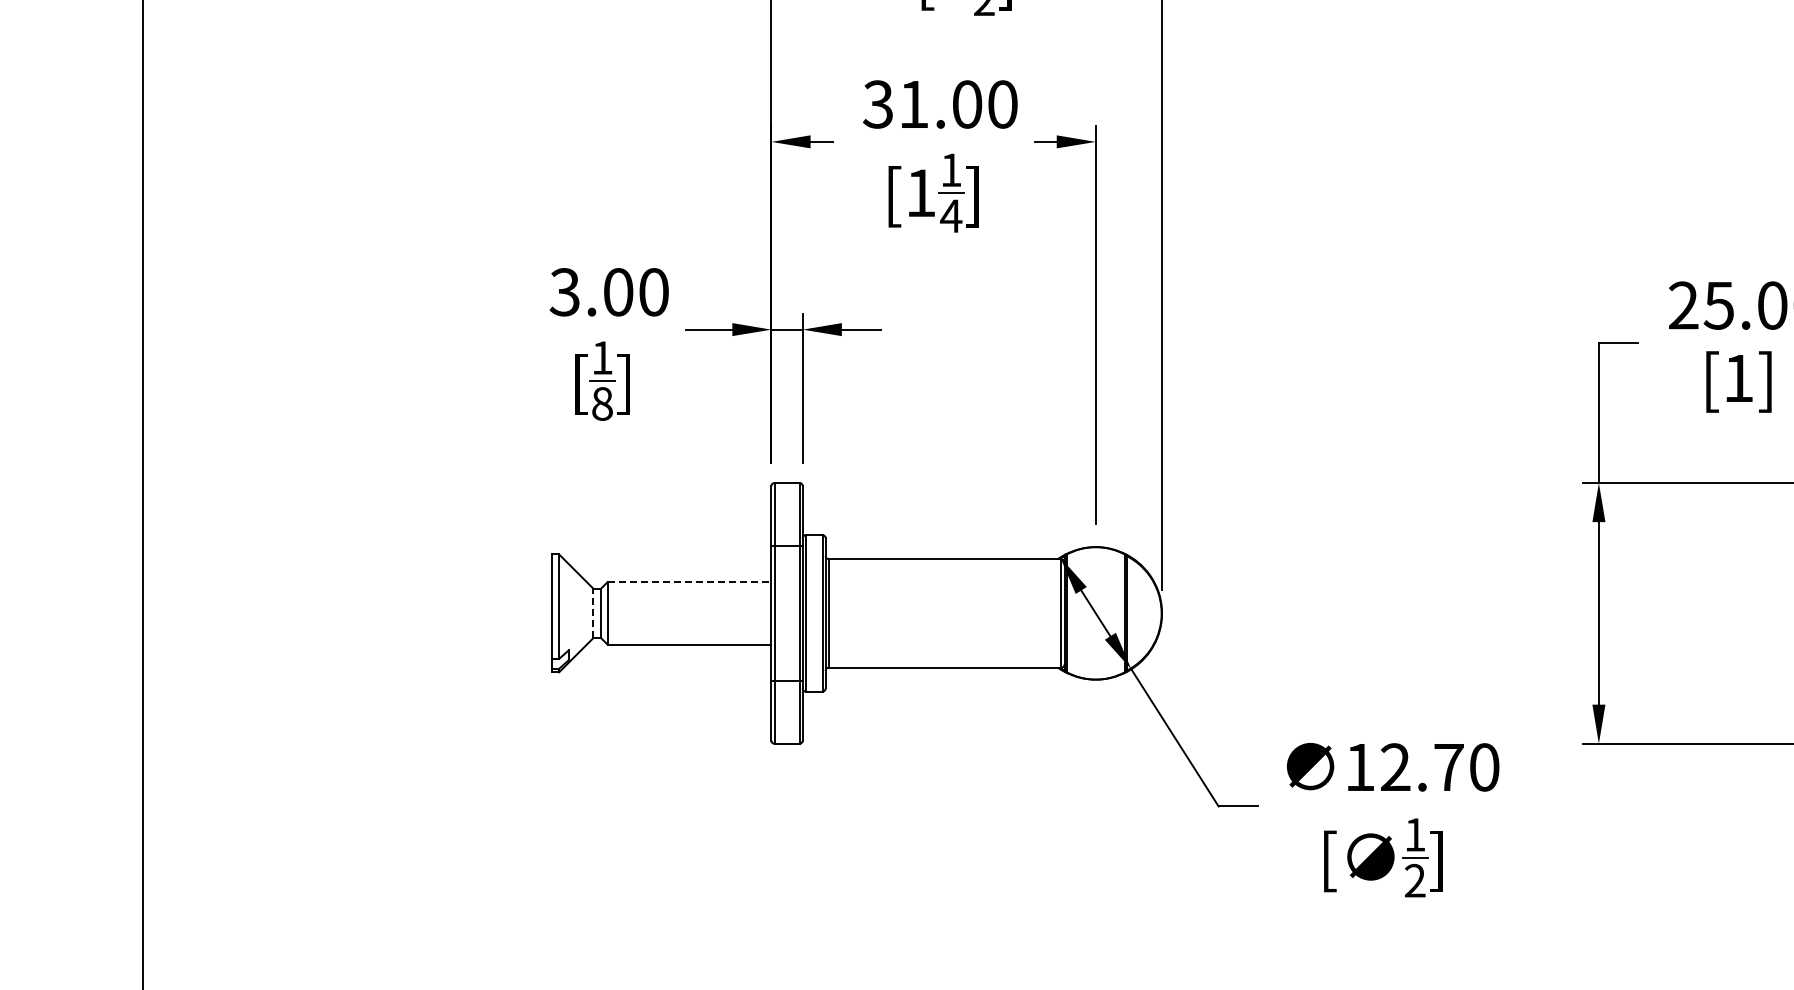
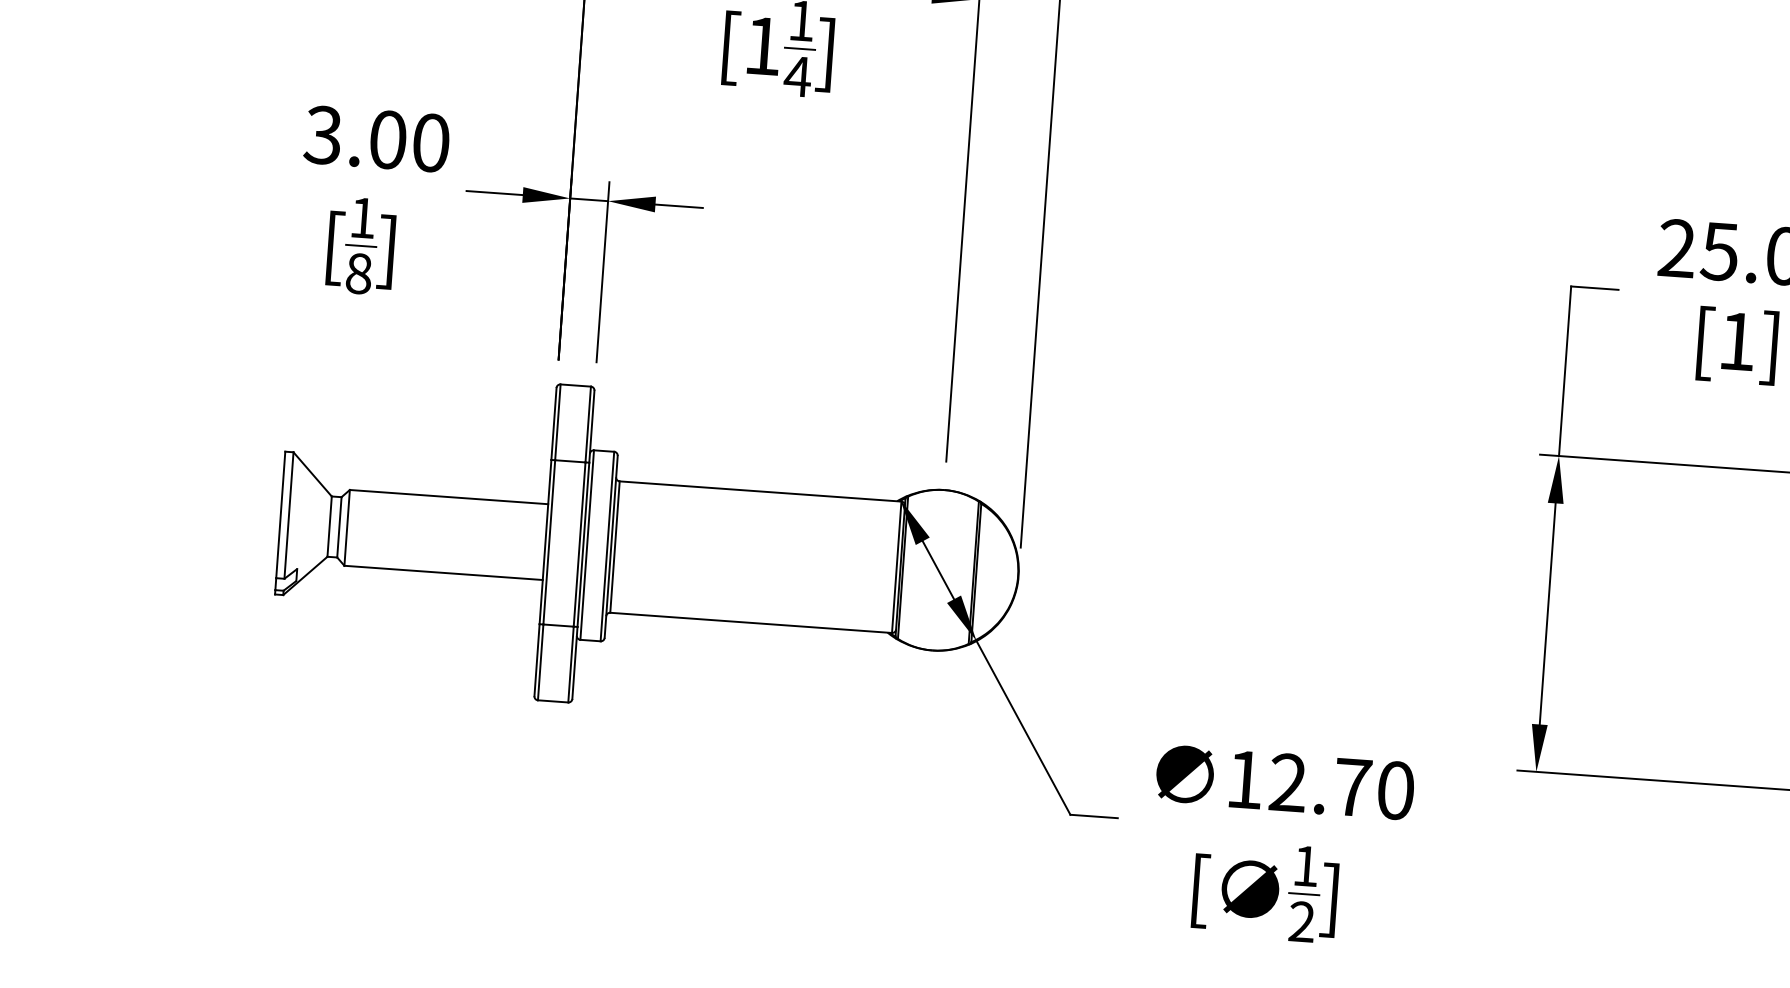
line: (689, 582) -> (448, 497), dashed -> solid
line: (593, 613) -> (329, 526), dashed -> solid

